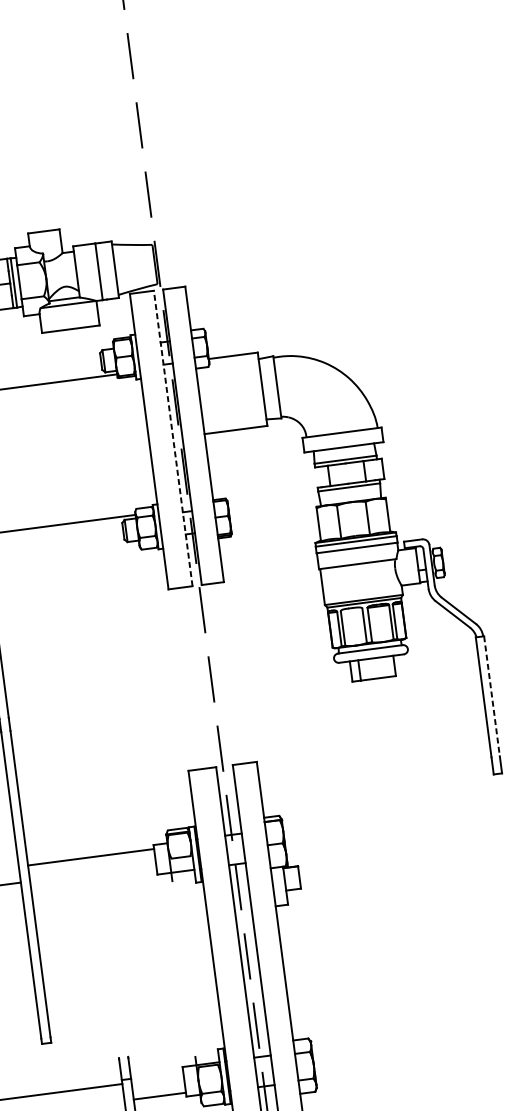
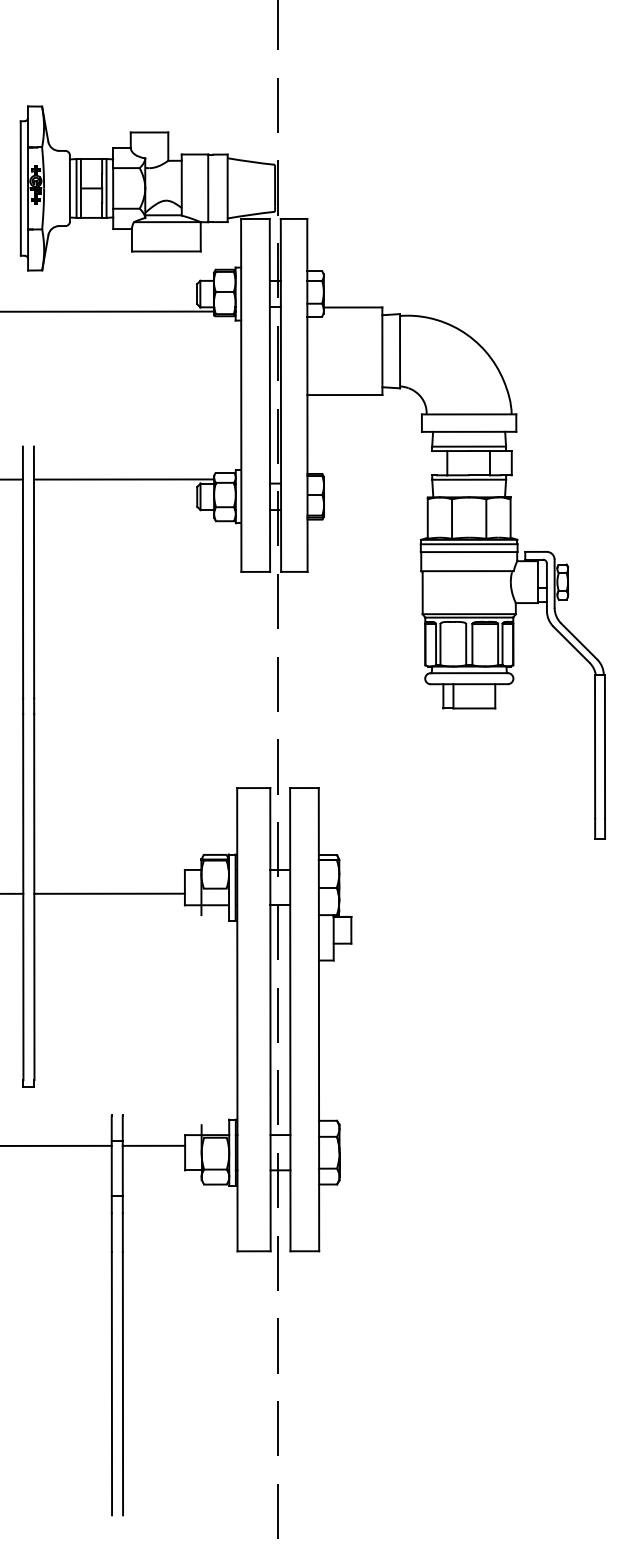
line: (172, 437) -> (269, 394), dashed -> solid
line: (492, 695) -> (605, 746), dashed -> solid
line: (90, 857) -> (109, 893), moved
line: (159, 1095) -> (153, 1145), moved

